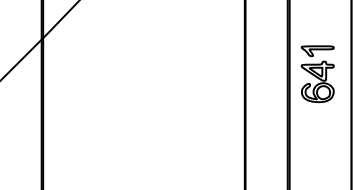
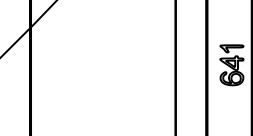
part: (317, 74) -> (231, 65), moved

